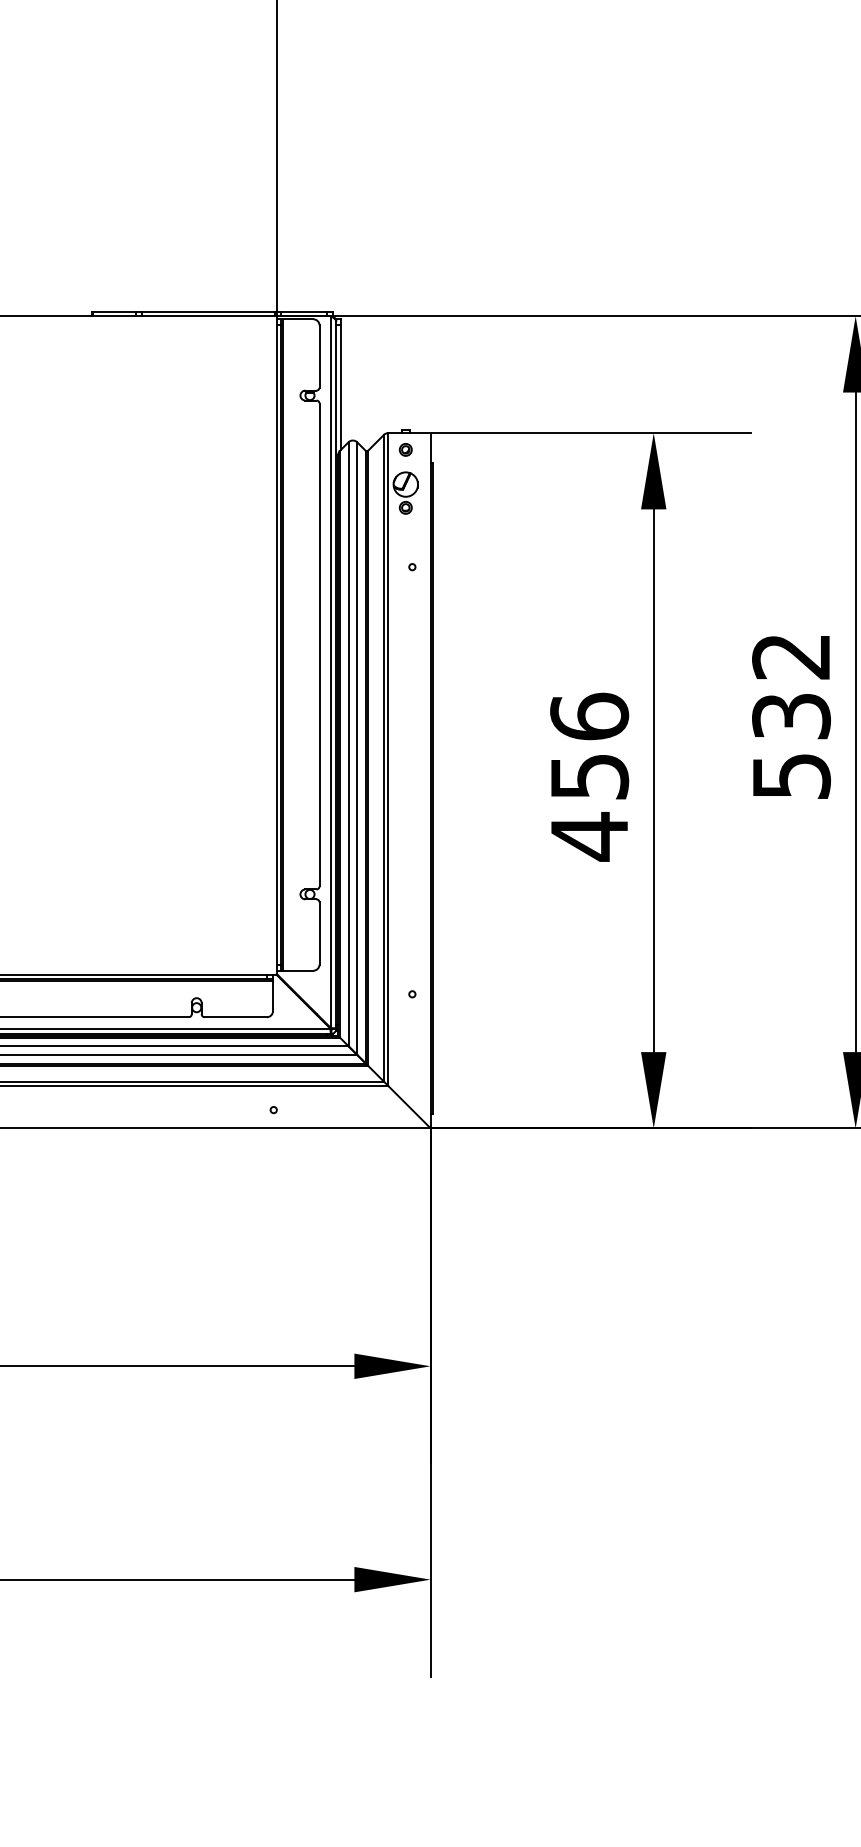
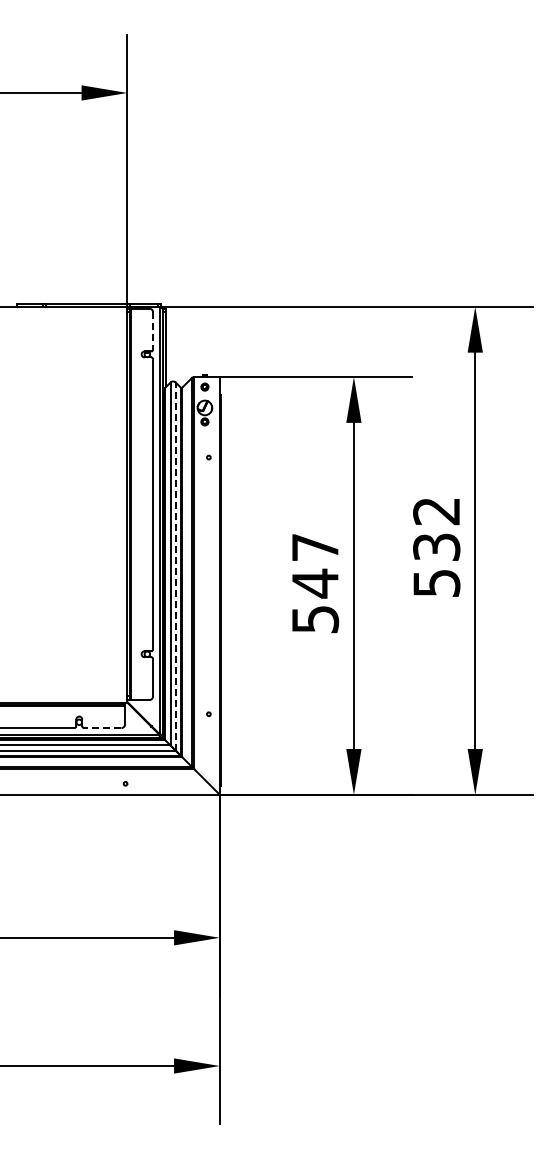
line: (320, 355) -> (153, 330), solid -> dashed
line: (356, 748) -> (175, 566), solid -> dashed
text: (589, 776) -> (315, 583), 456 -> 547
line: (235, 1017) -> (102, 728), solid -> dashed

